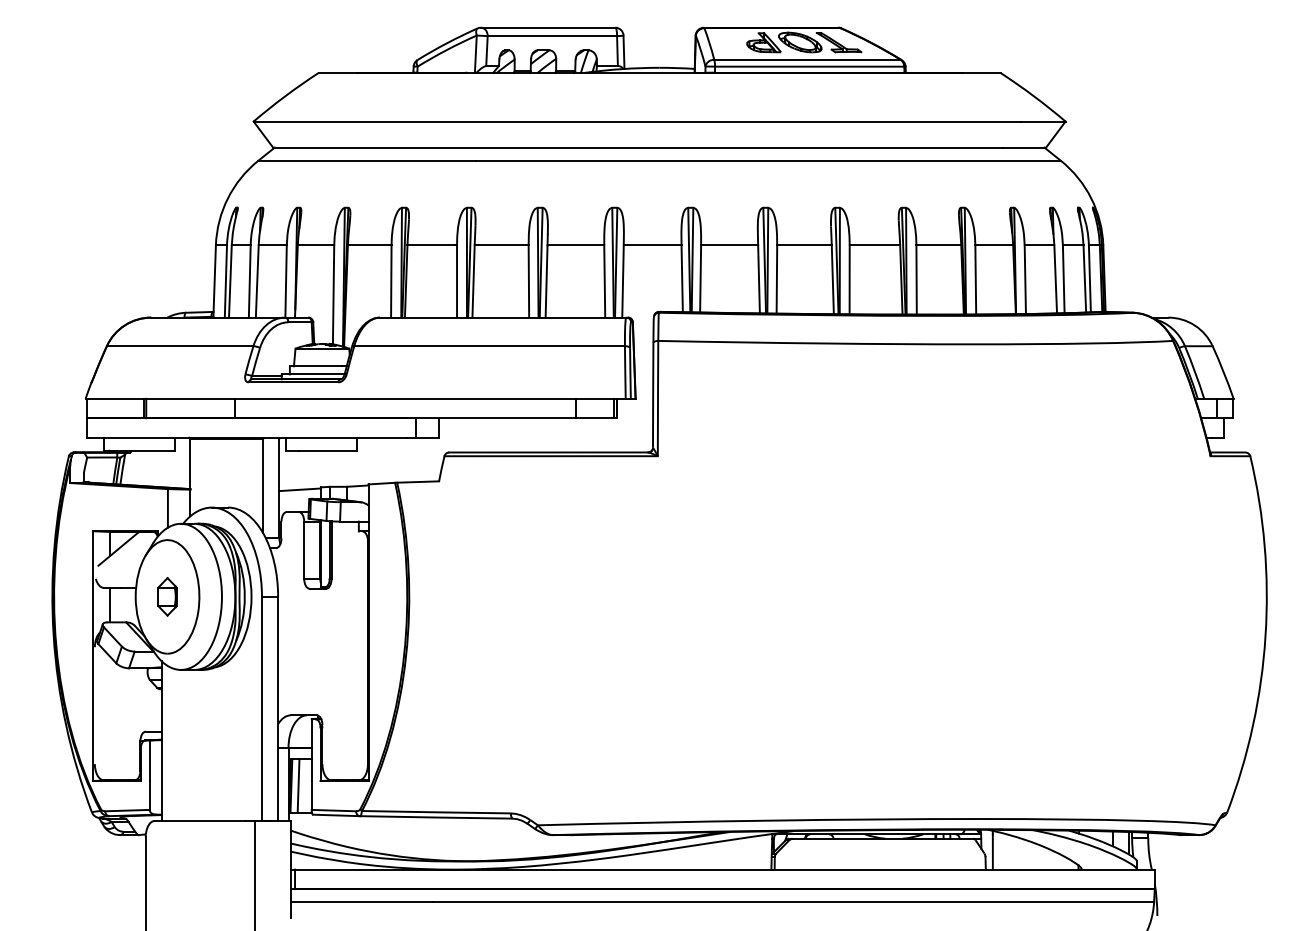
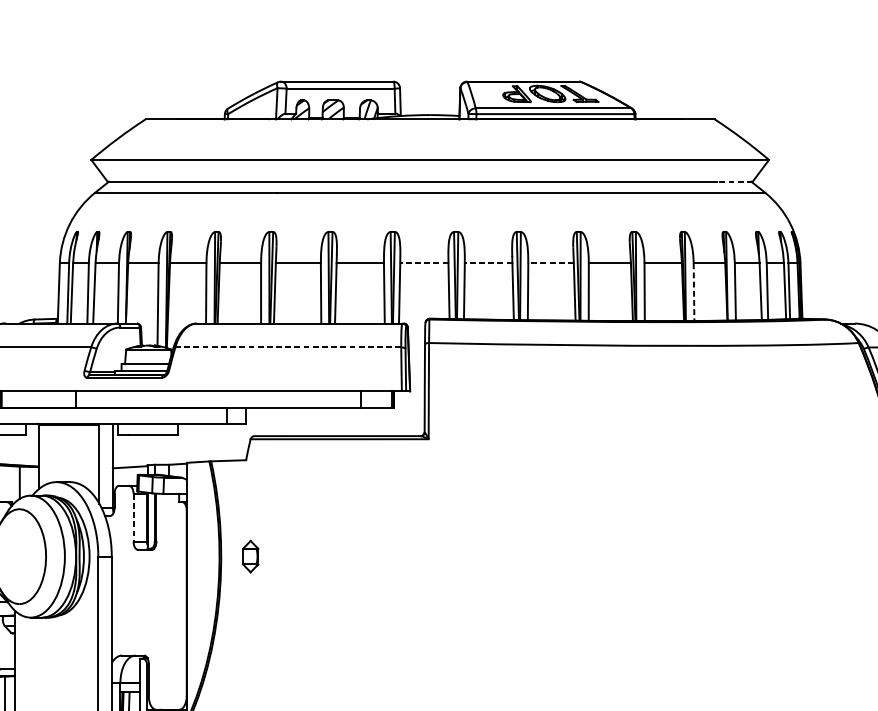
line: (1024, 147) -> (734, 181), solid -> dashed
line: (652, 245) -> (424, 263), solid -> dashed
line: (729, 245) -> (488, 263), solid -> dashed
line: (803, 245) -> (550, 263), solid -> dashed
line: (975, 280) -> (693, 292), solid -> dashed
line: (489, 346) -> (288, 347), solid -> dashed
line: (304, 550) -> (133, 517), solid -> dashed
part: (167, 596) -> (250, 556), moved

